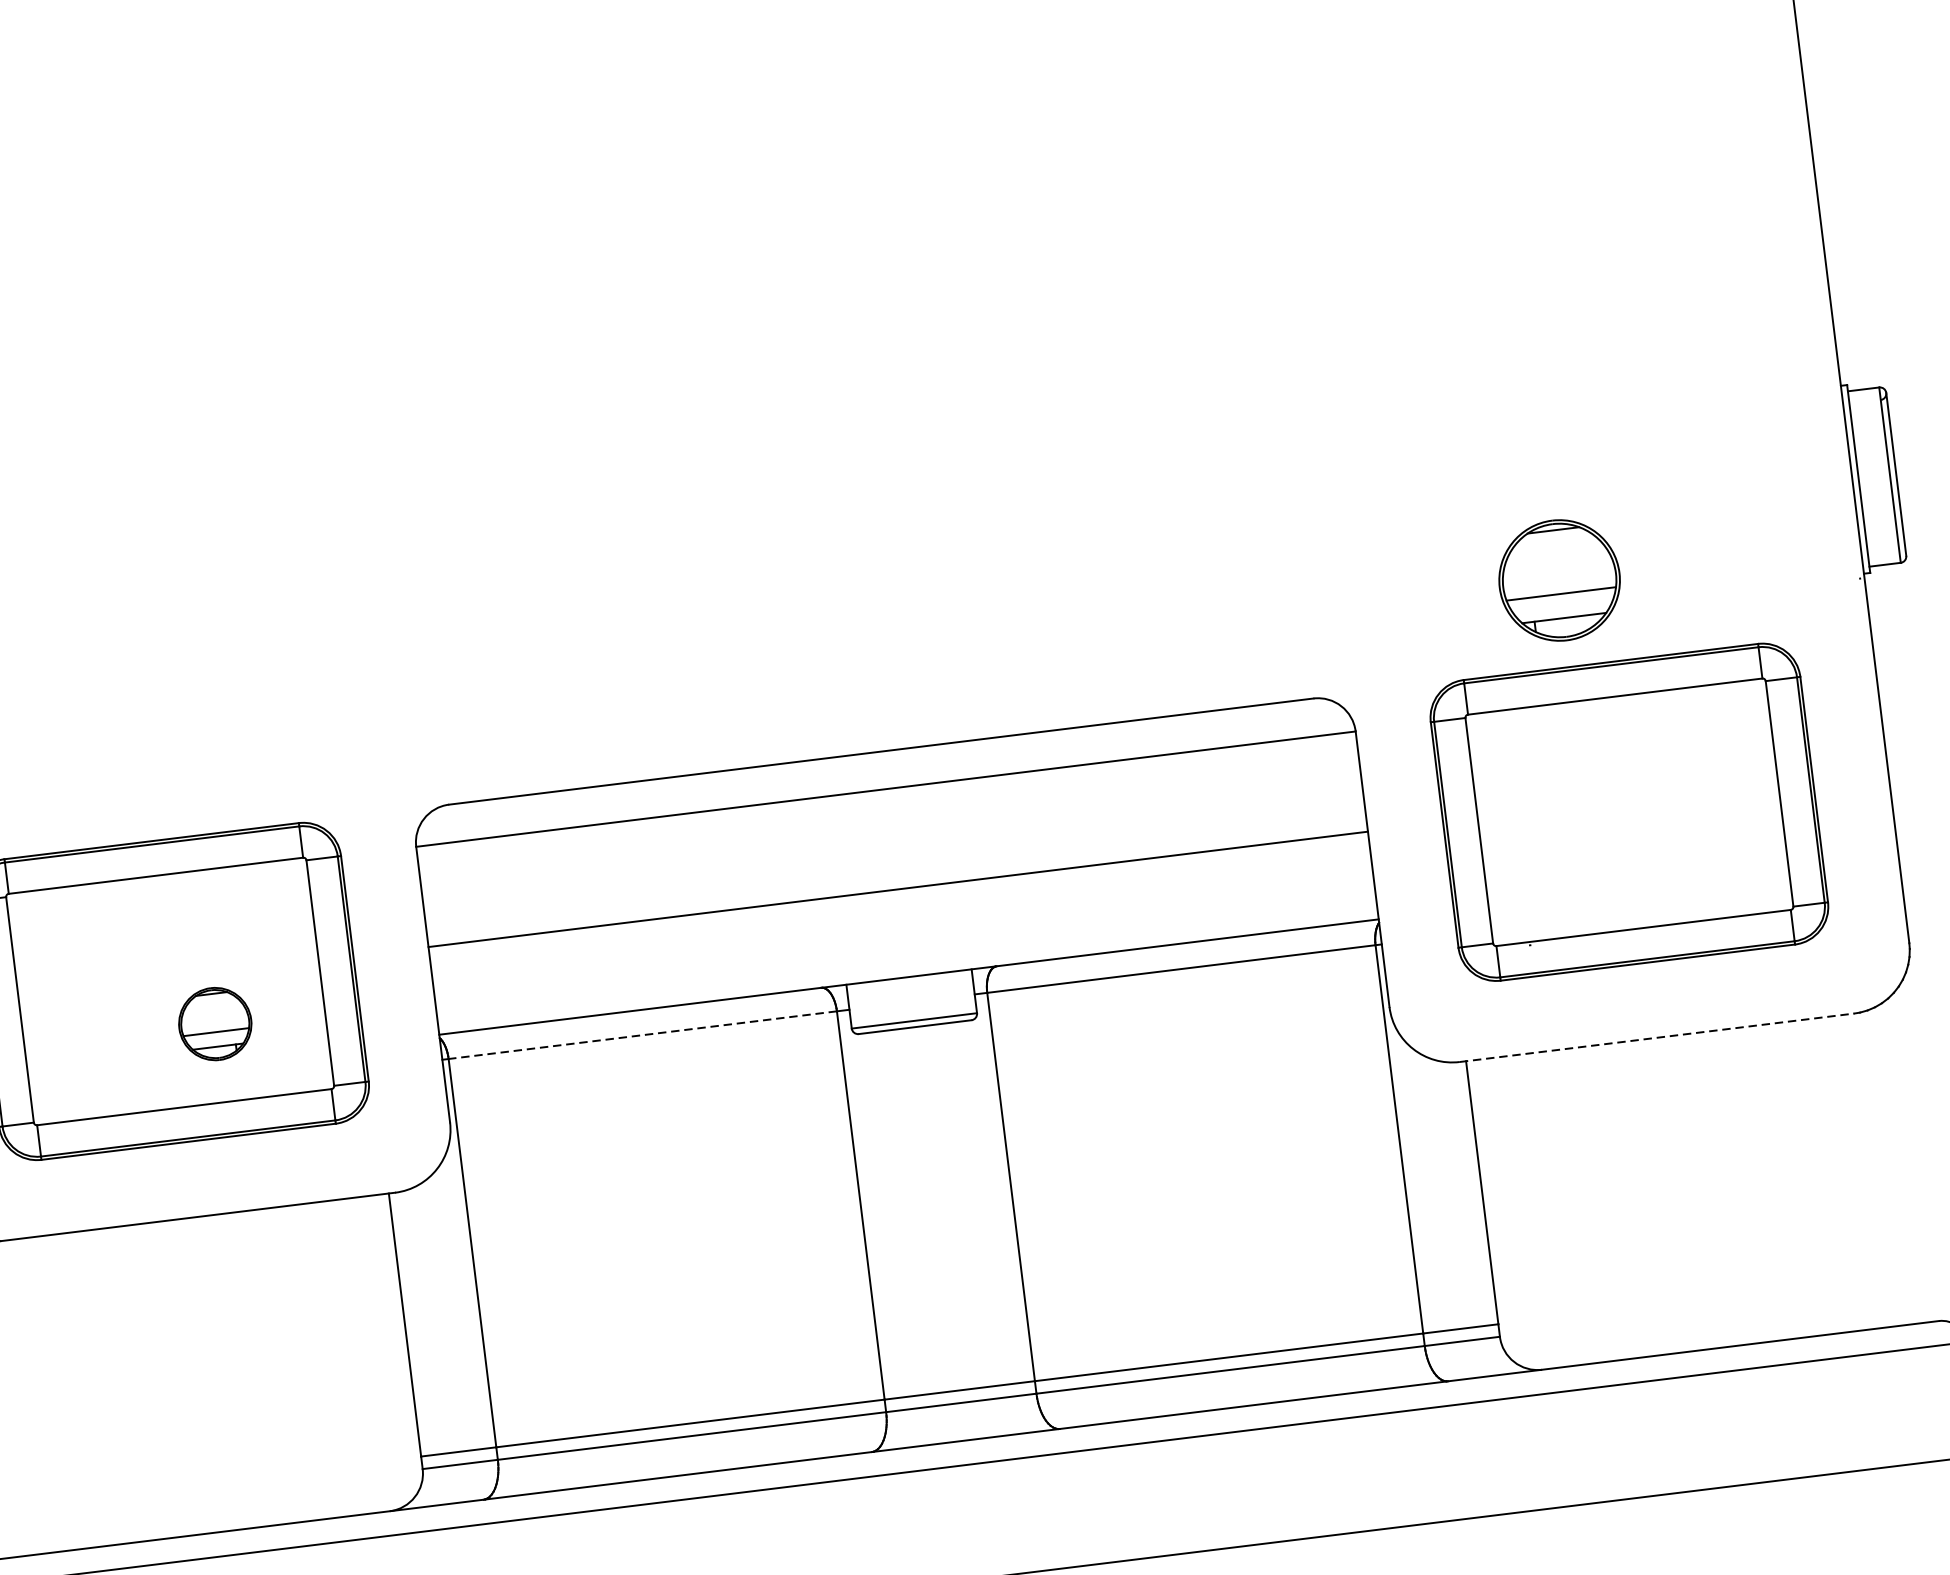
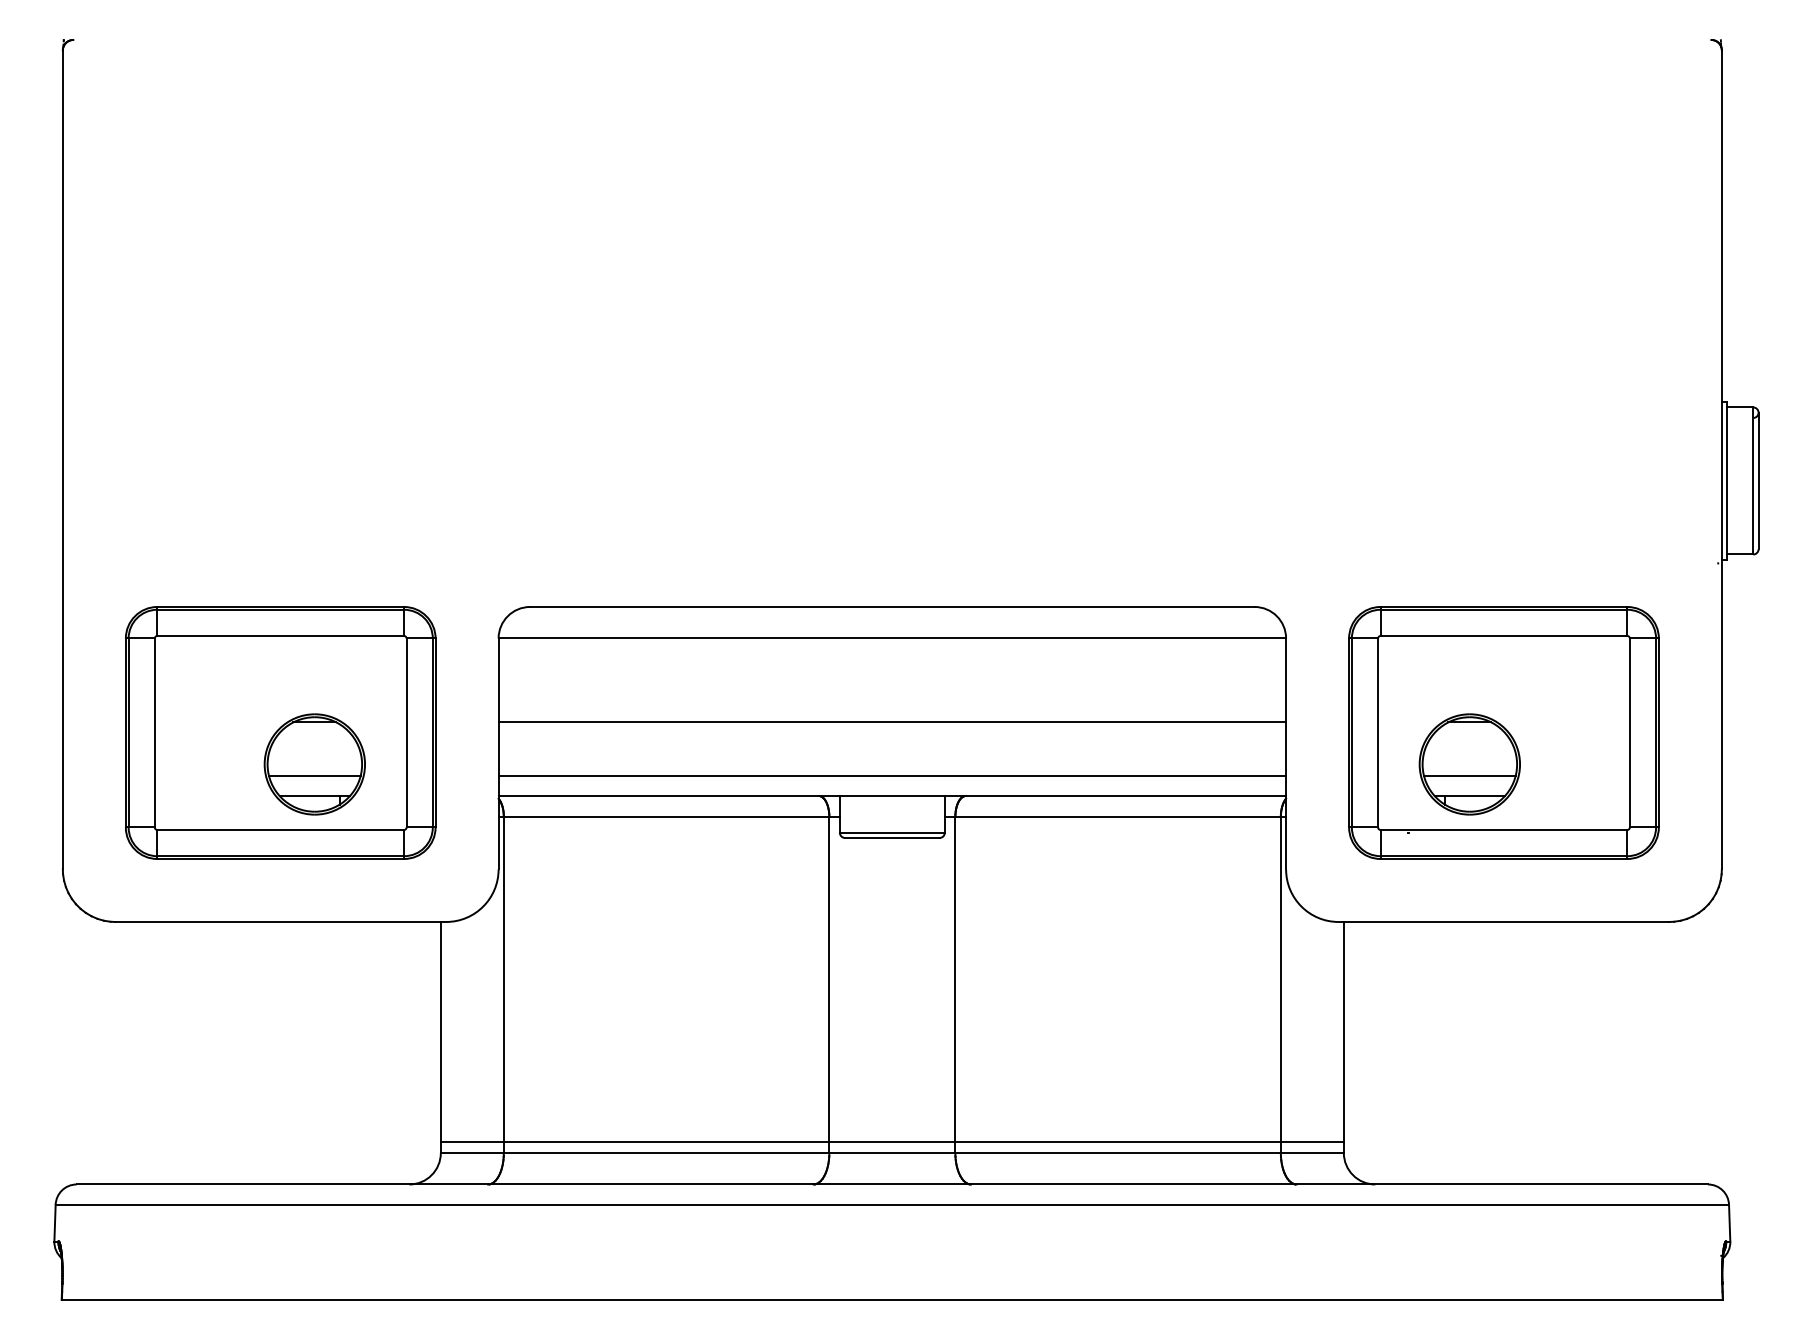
part: (1559, 580) -> (1469, 764), moved
line: (906, 952) -> (892, 775), added
part: (215, 1024) -> (314, 764), size x1.67
line: (642, 1034) -> (666, 816), dashed -> solid
line: (1657, 1037) -> (1504, 921), dashed -> solid

